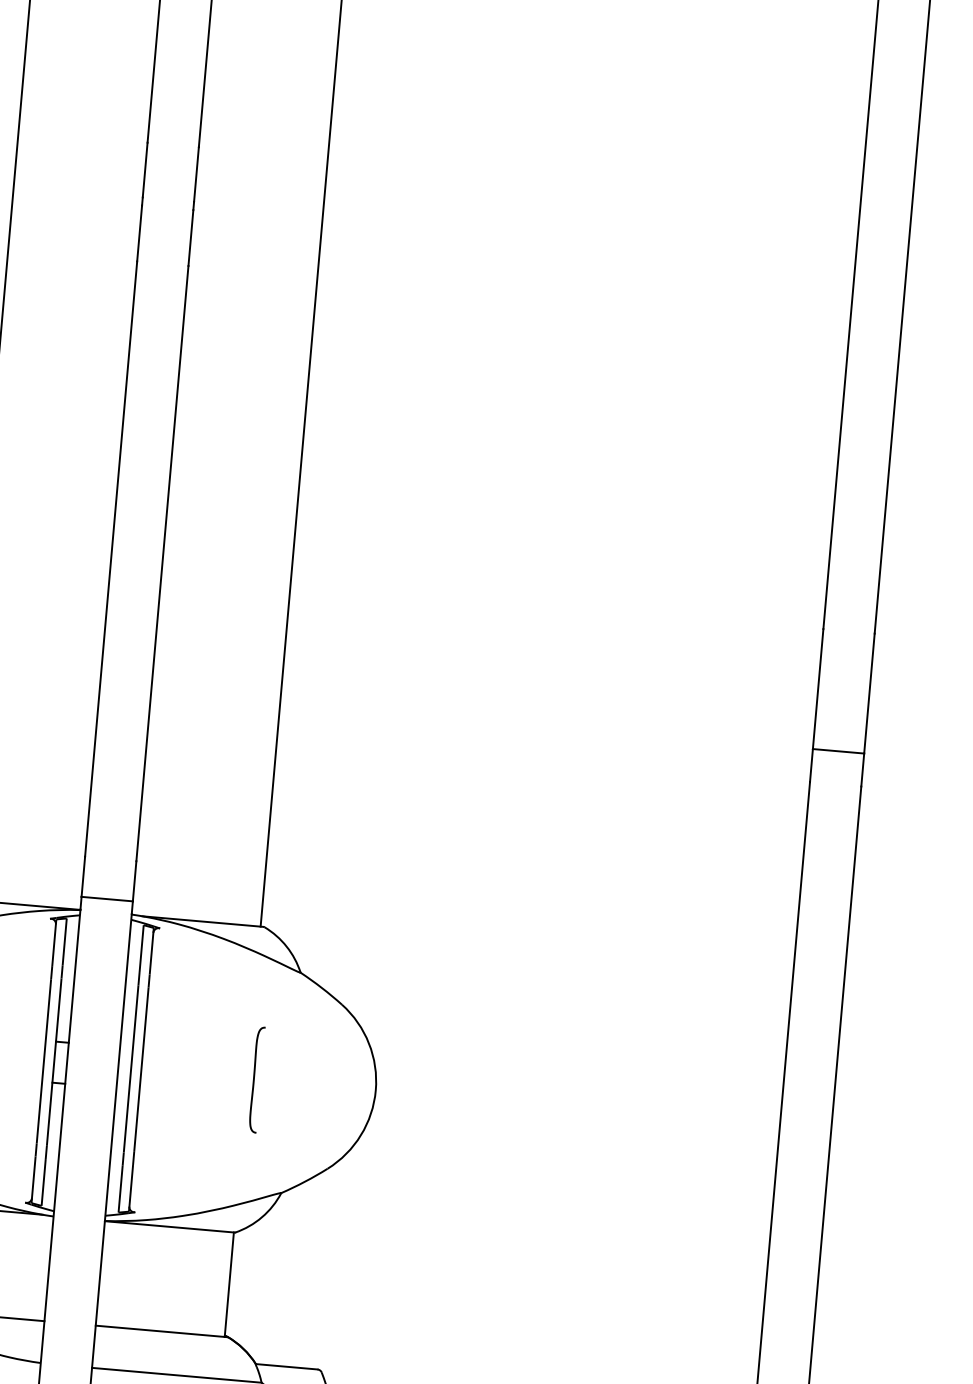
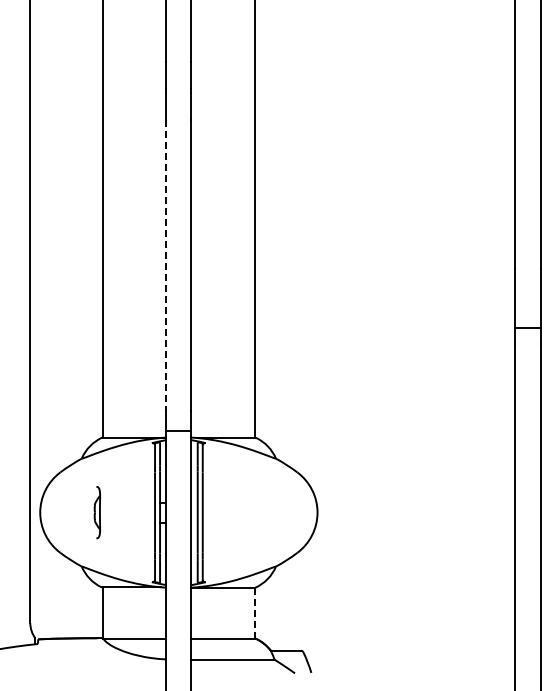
line: (111, 558) -> (166, 265), solid -> dashed
curve: (255, 1079) -> (258, 512), removed
line: (229, 1285) -> (254, 613), solid -> dashed

